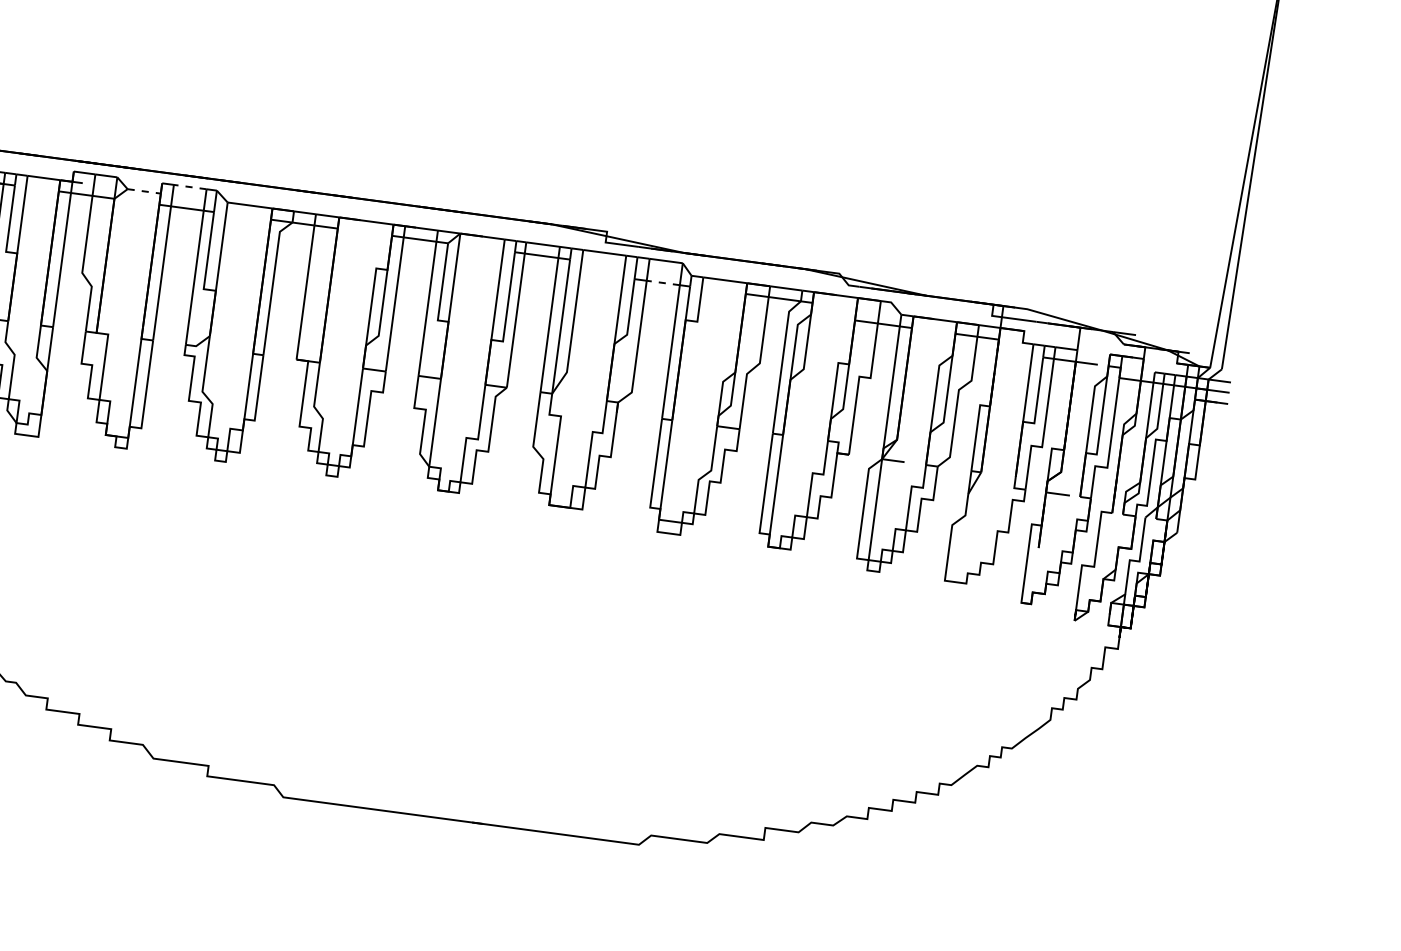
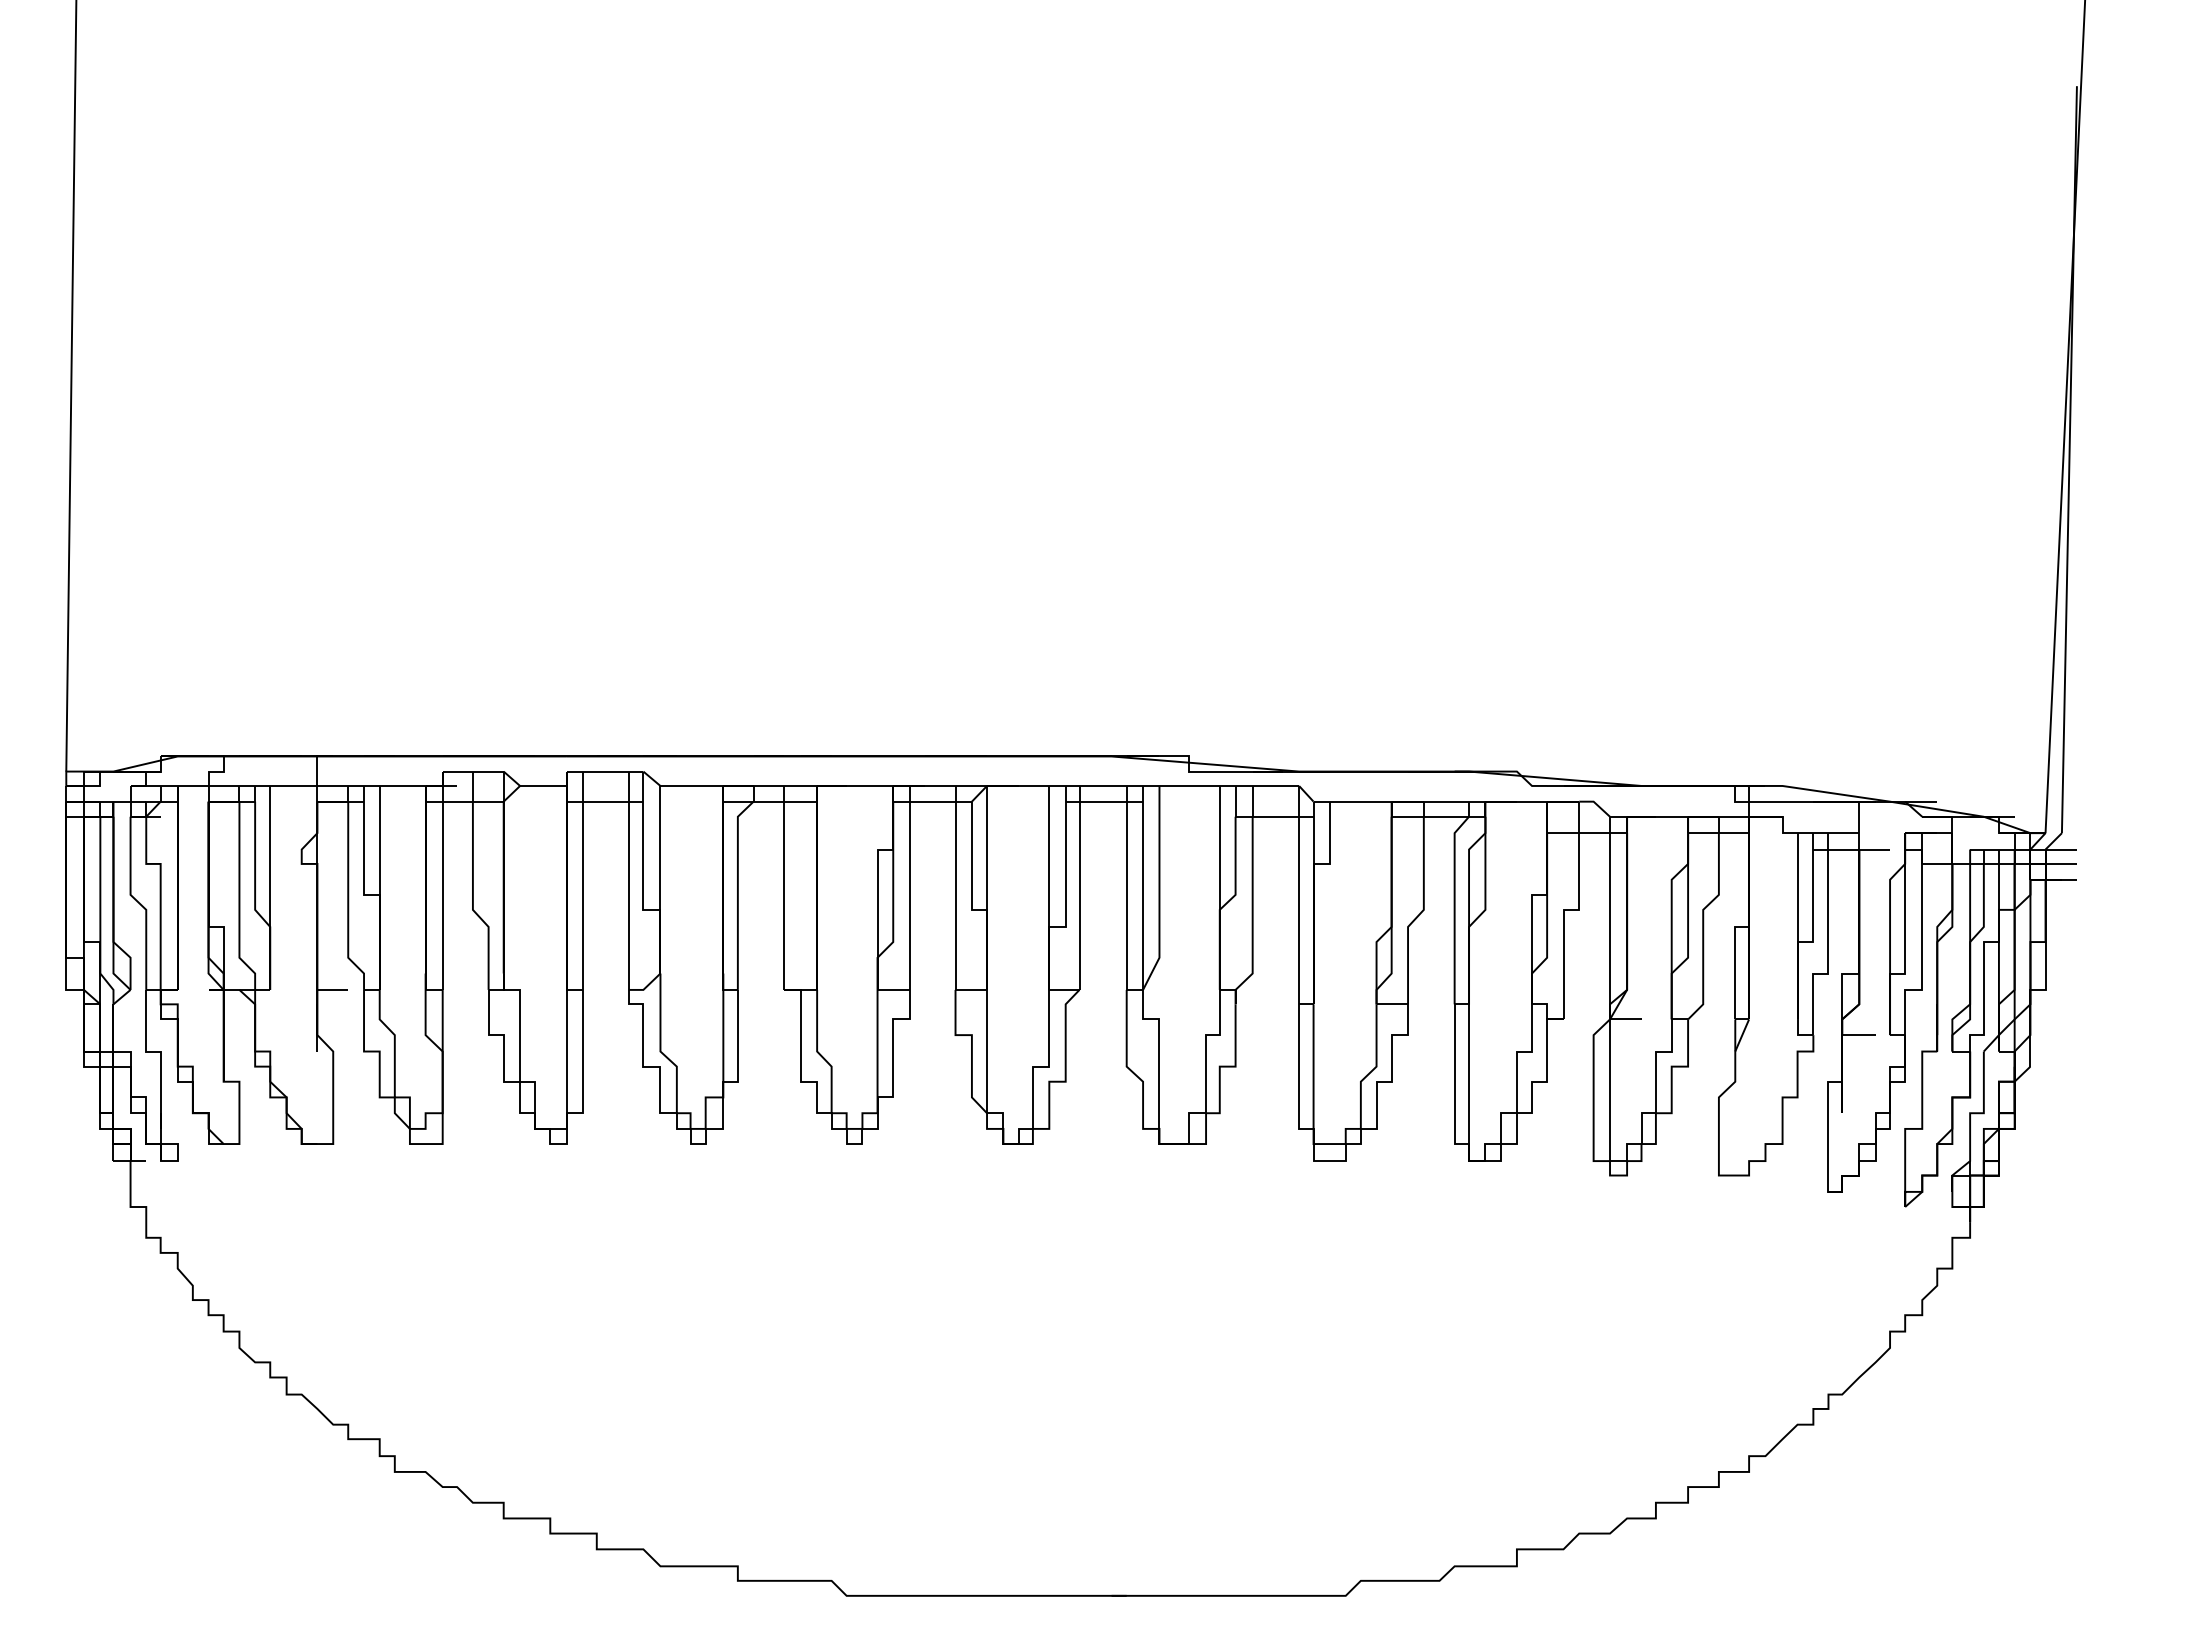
line: (190, 187) -> (606, 771), dashed -> solid
line: (144, 191) -> (543, 785), dashed -> solid
line: (663, 282) -> (1276, 816), dashed -> solid

